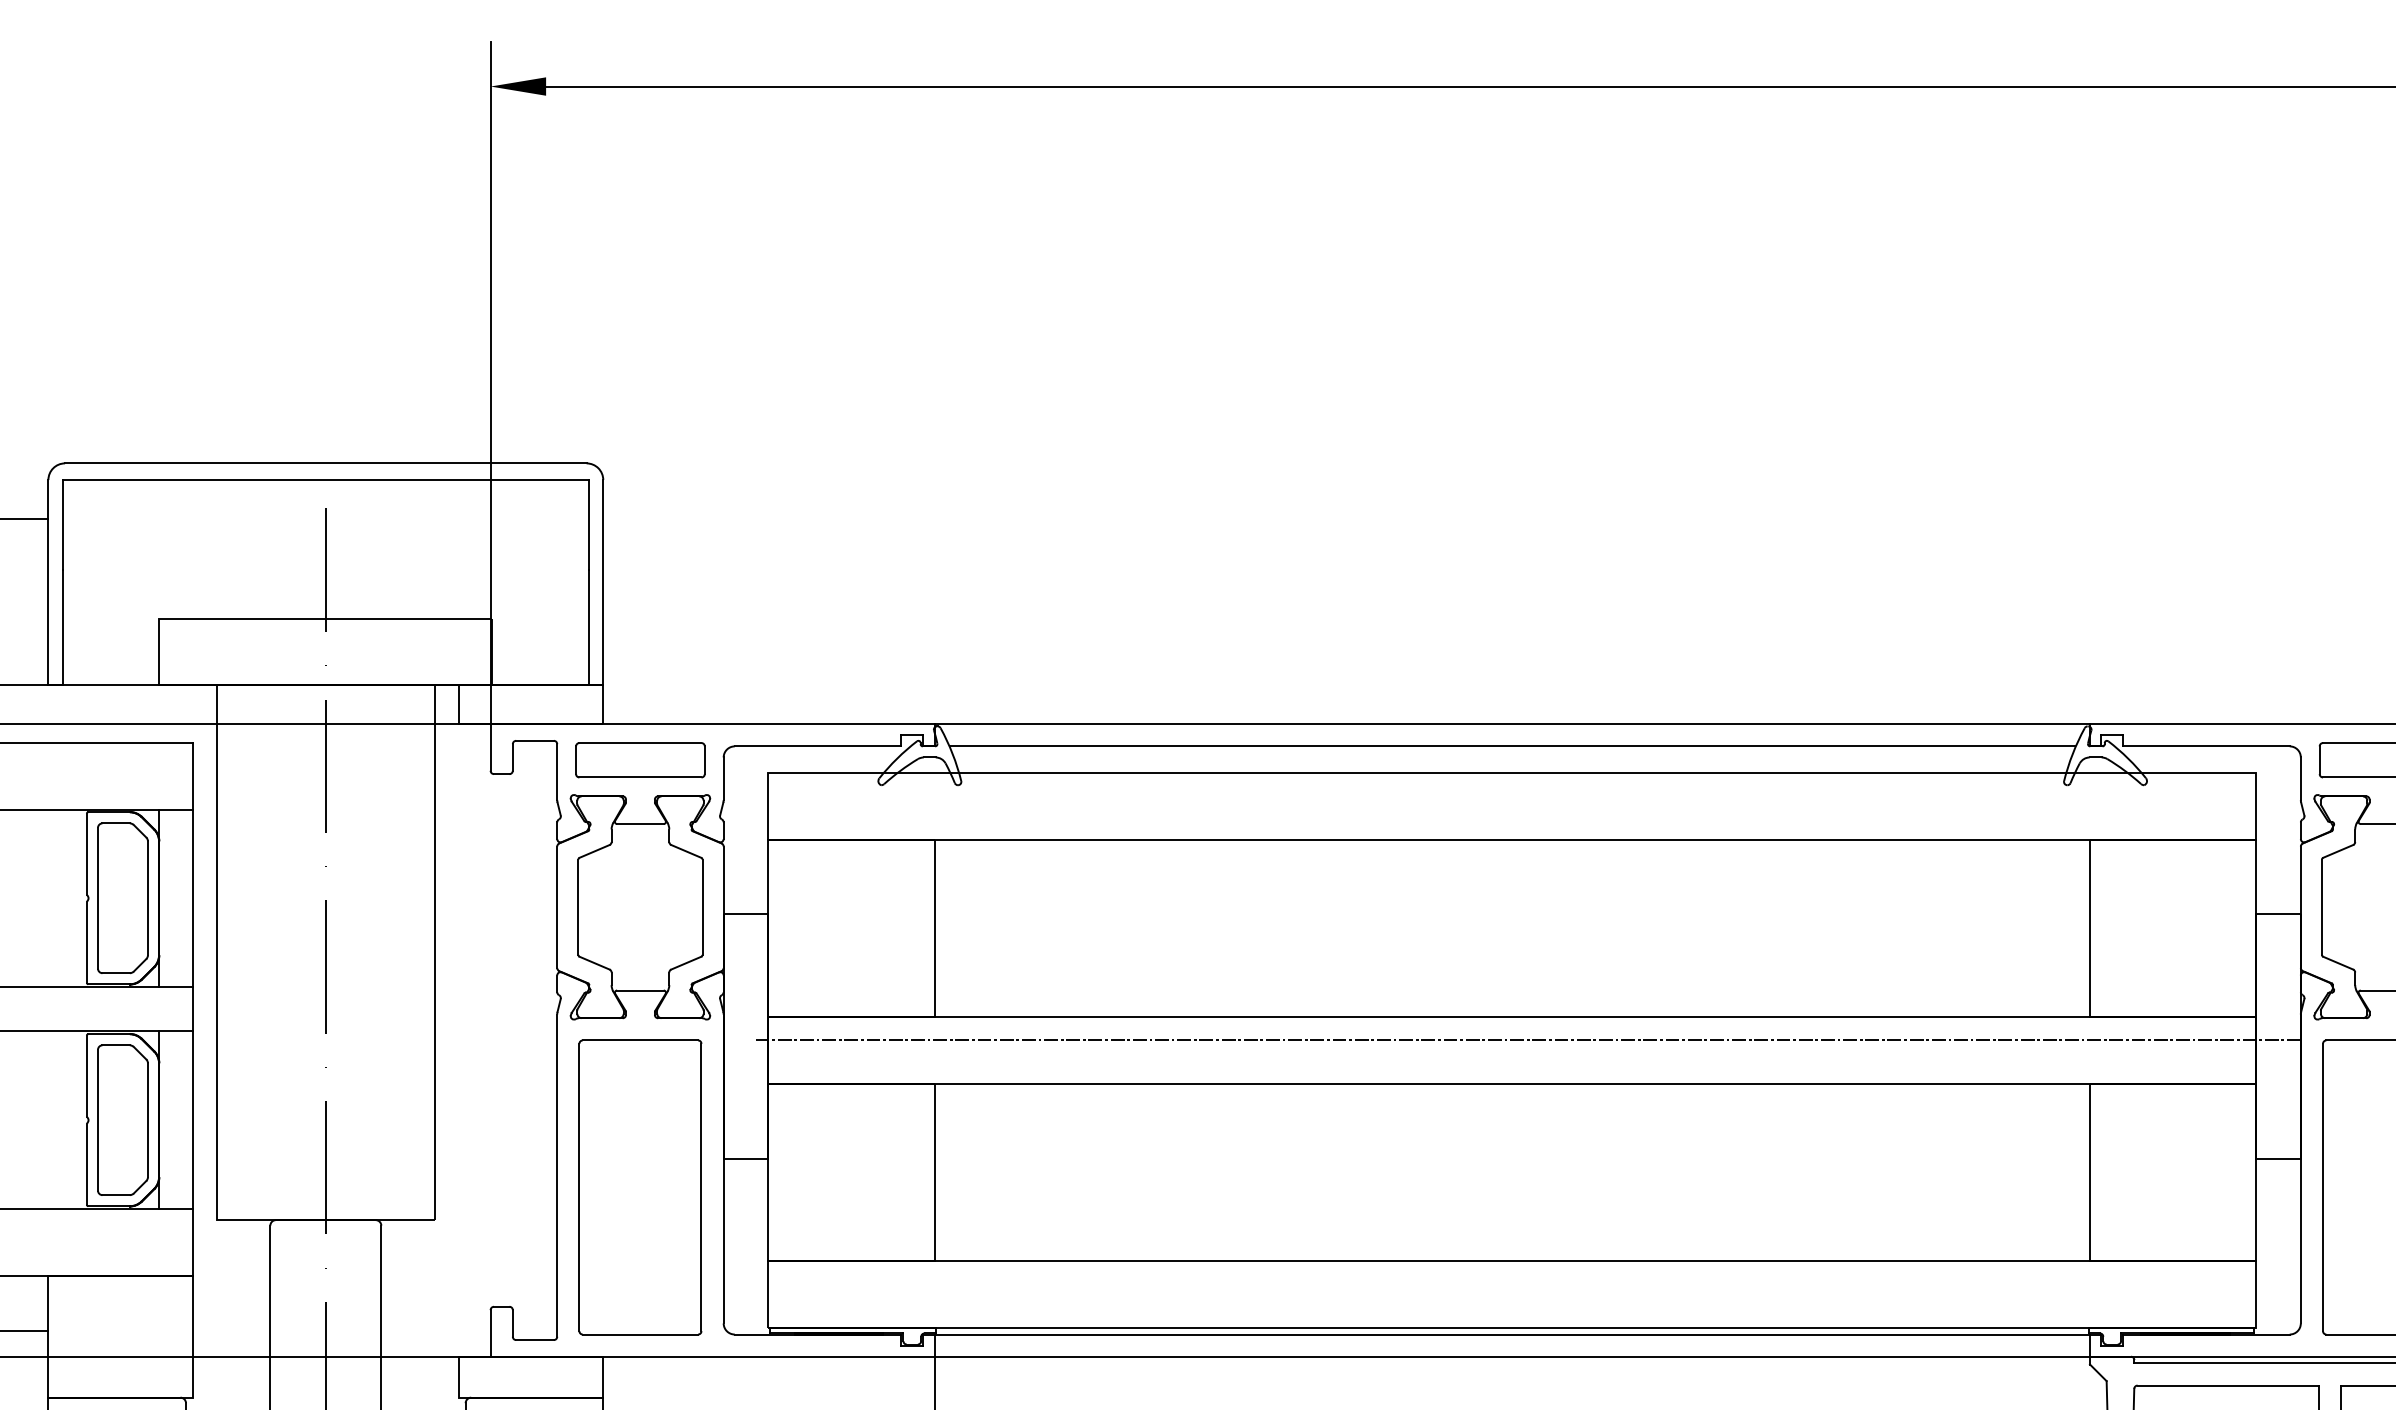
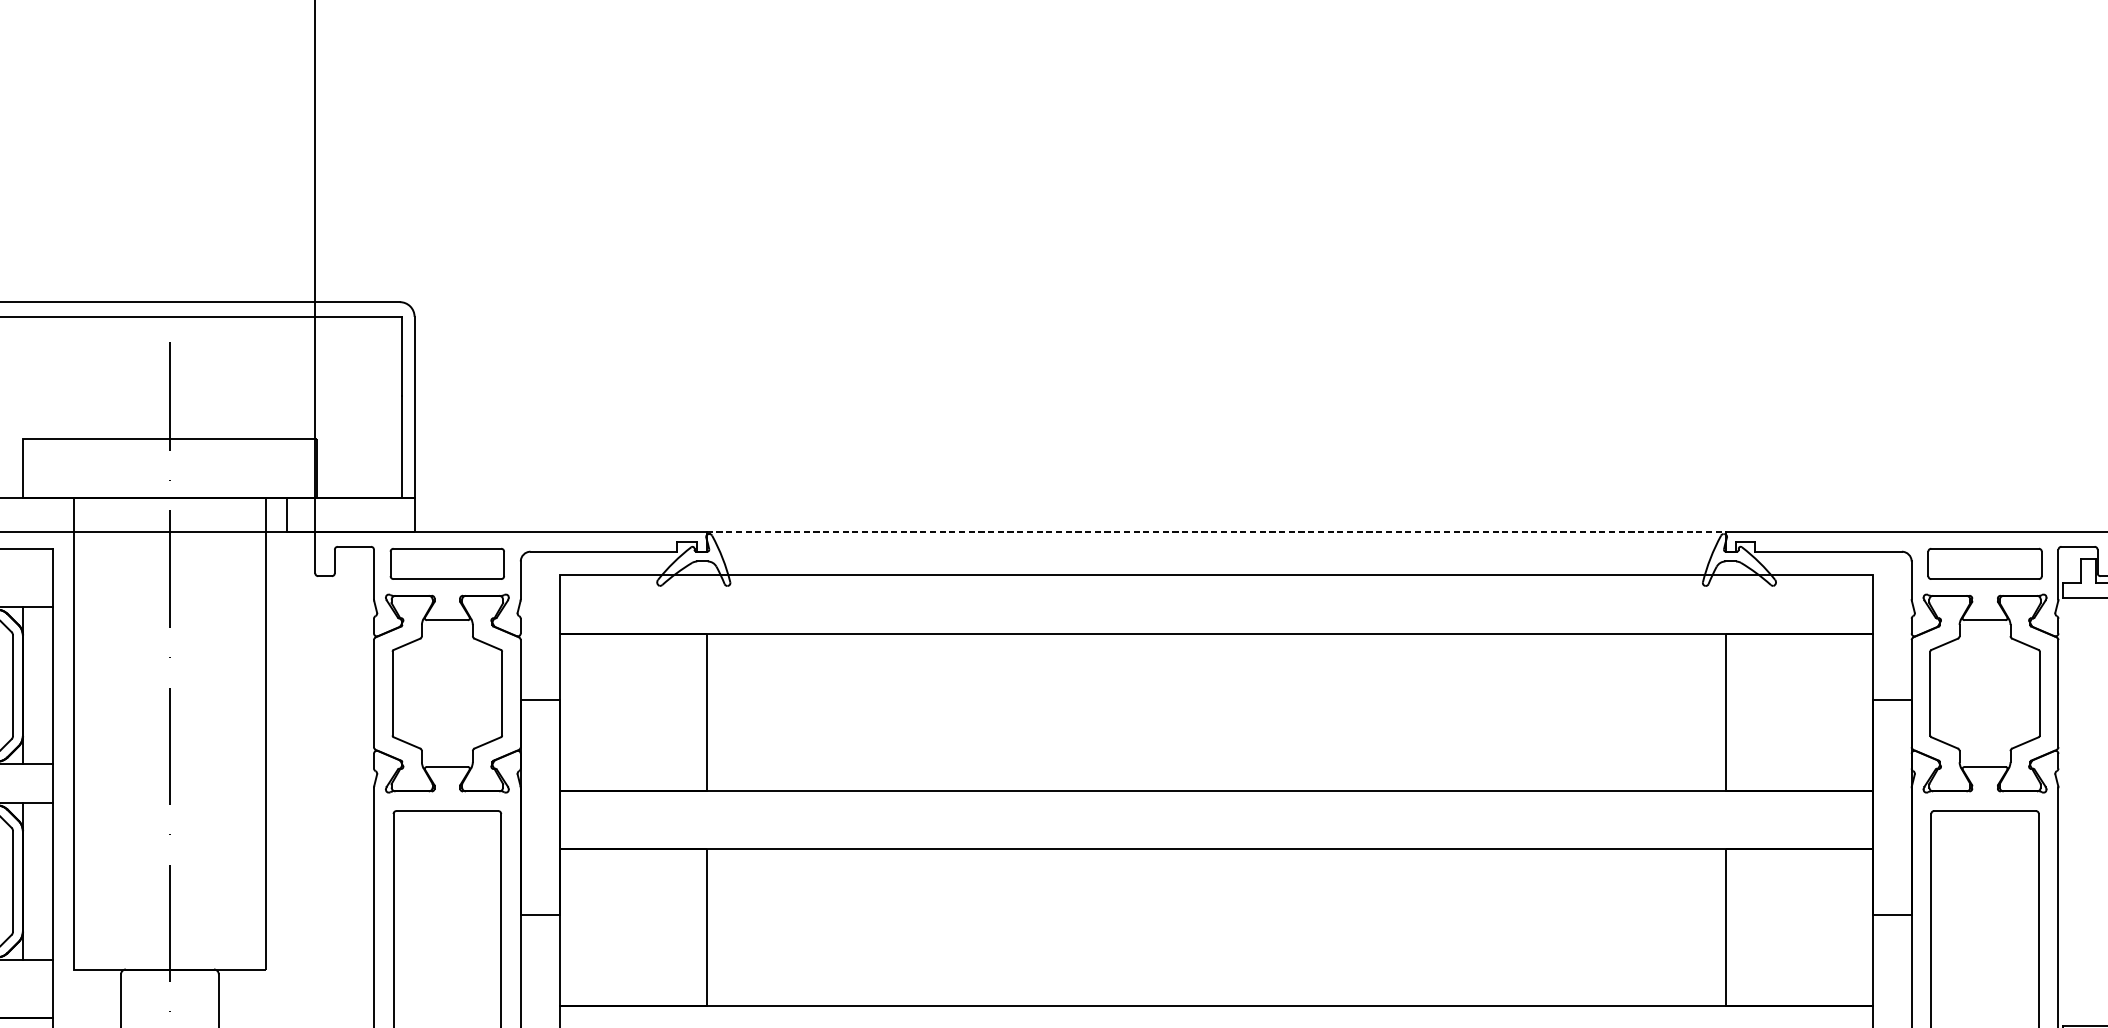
line: (1512, 724) -> (1216, 532), solid -> dashed
line: (1511, 746) -> (1215, 551), removed
line: (1526, 1040) -> (1228, 811), removed

